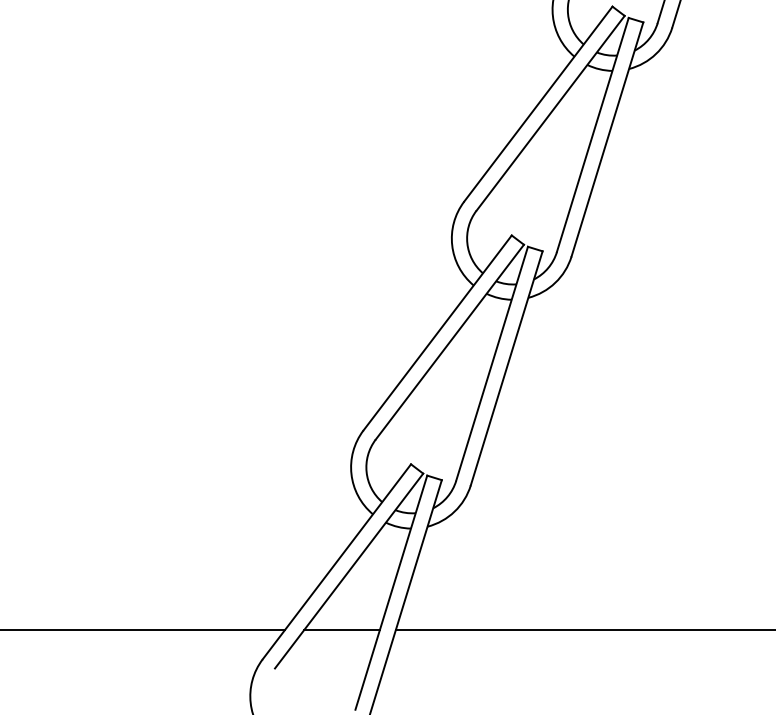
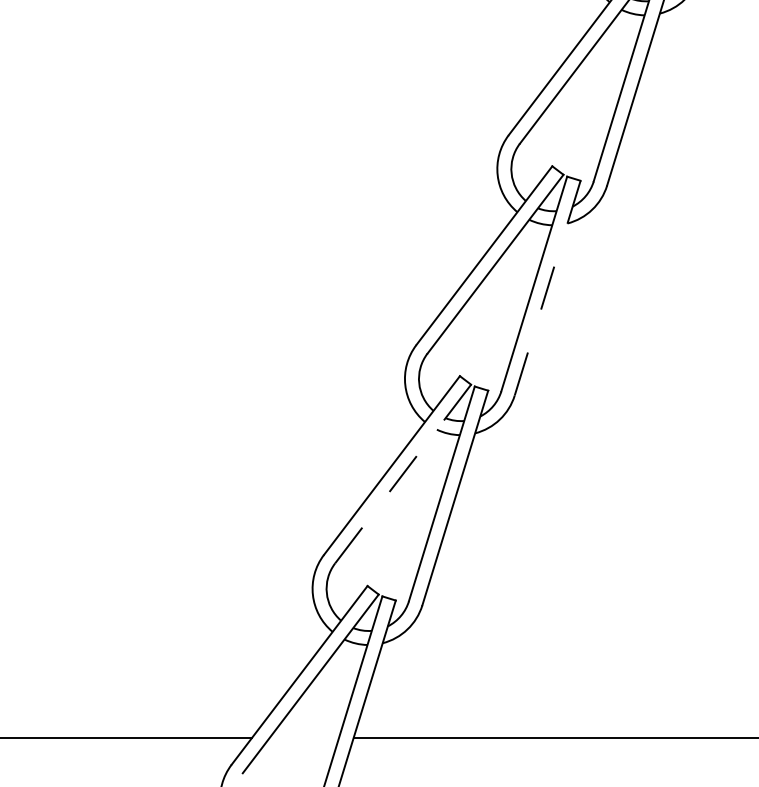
line: (607, 139) -> (547, 288), solid -> dashed
line: (449, 342) -> (402, 474), solid -> dashed
line: (341, 630) -> (303, 738), removed

